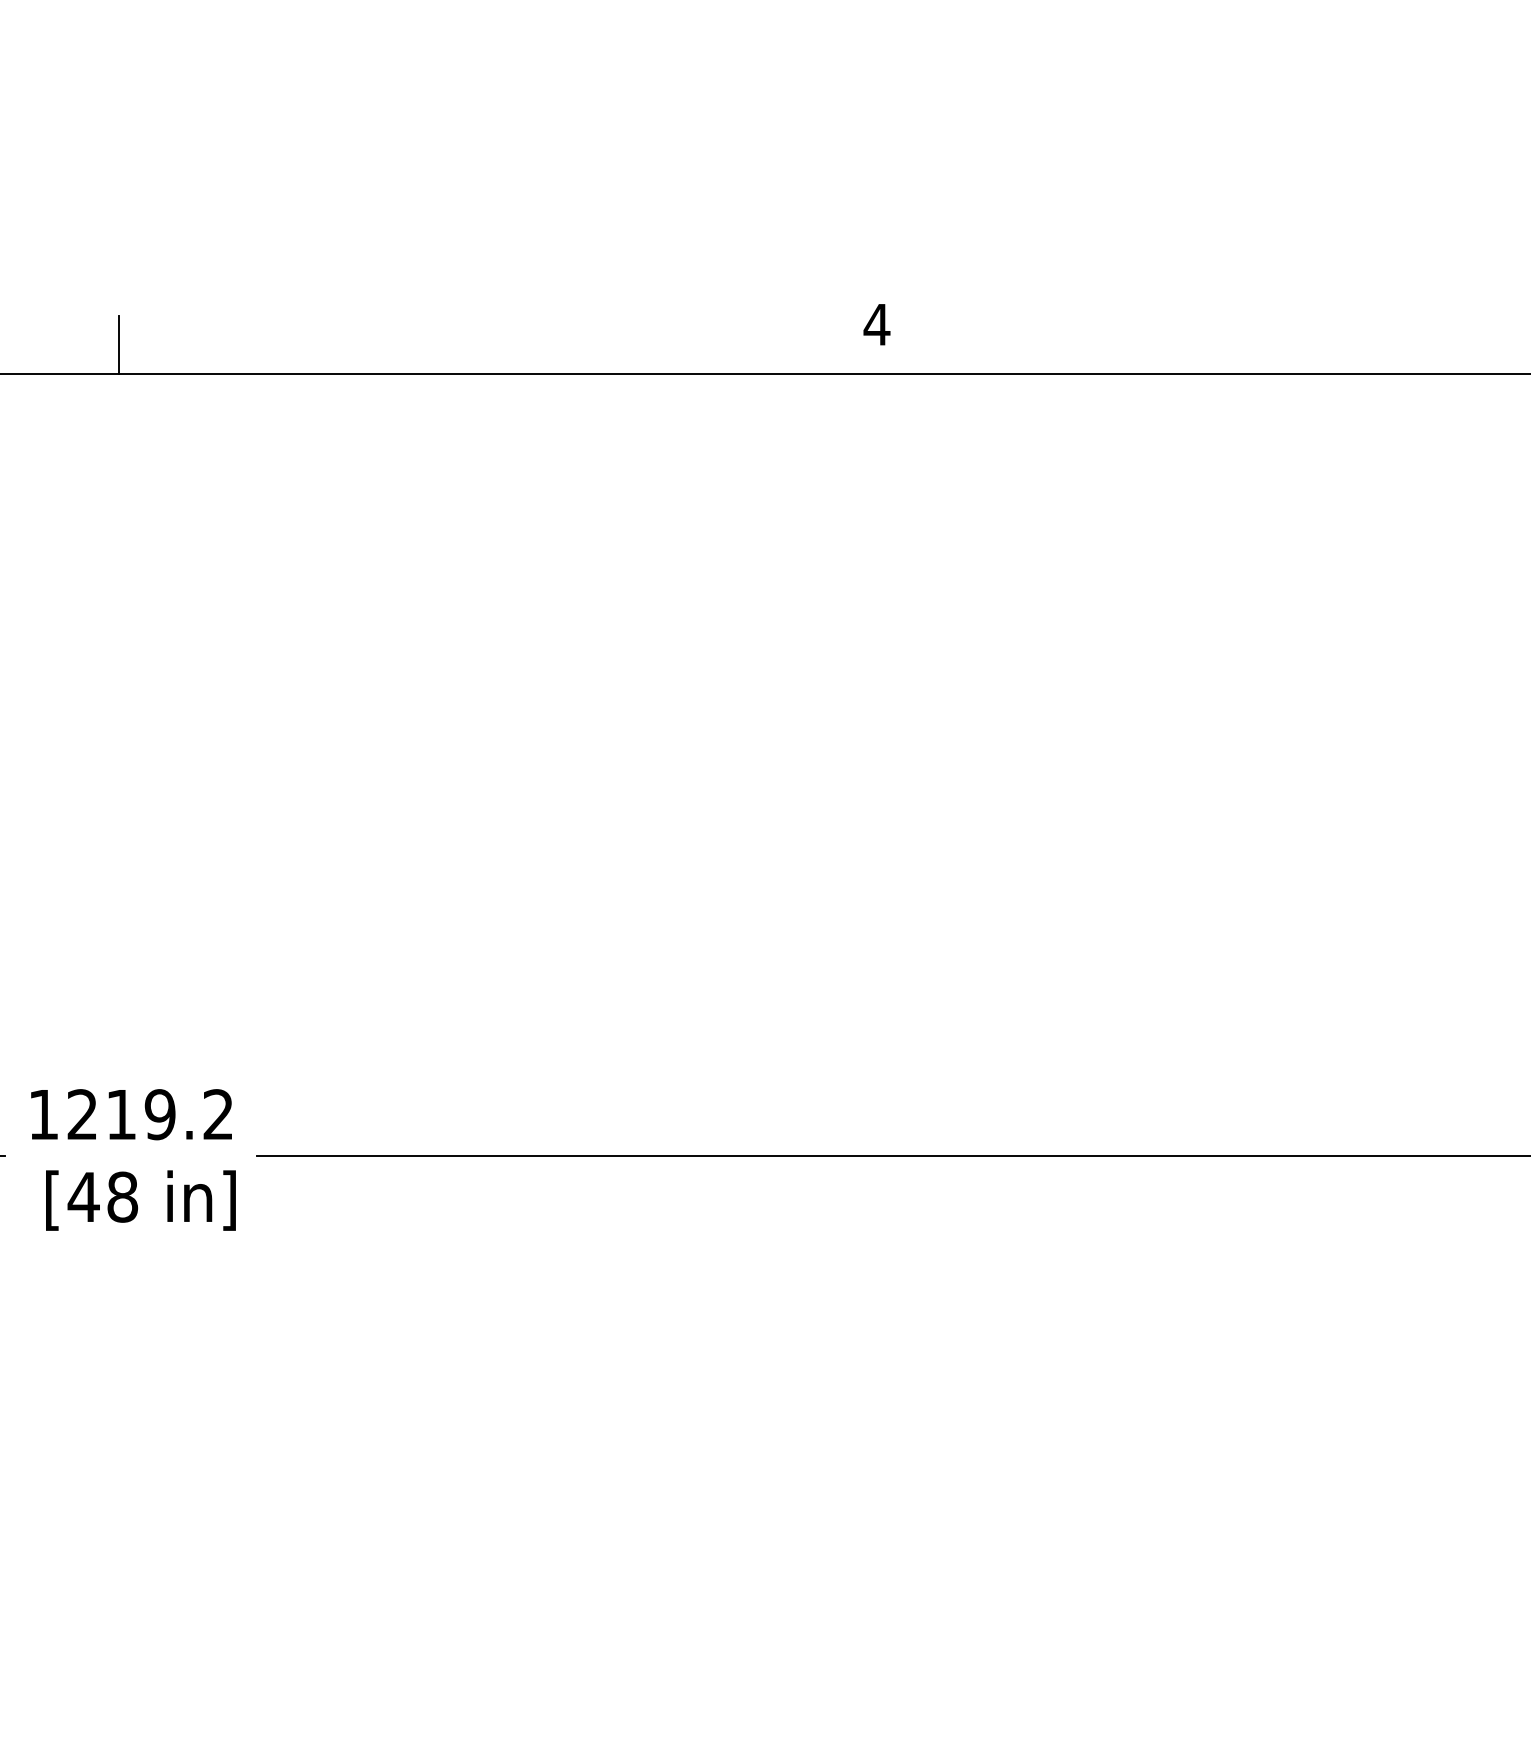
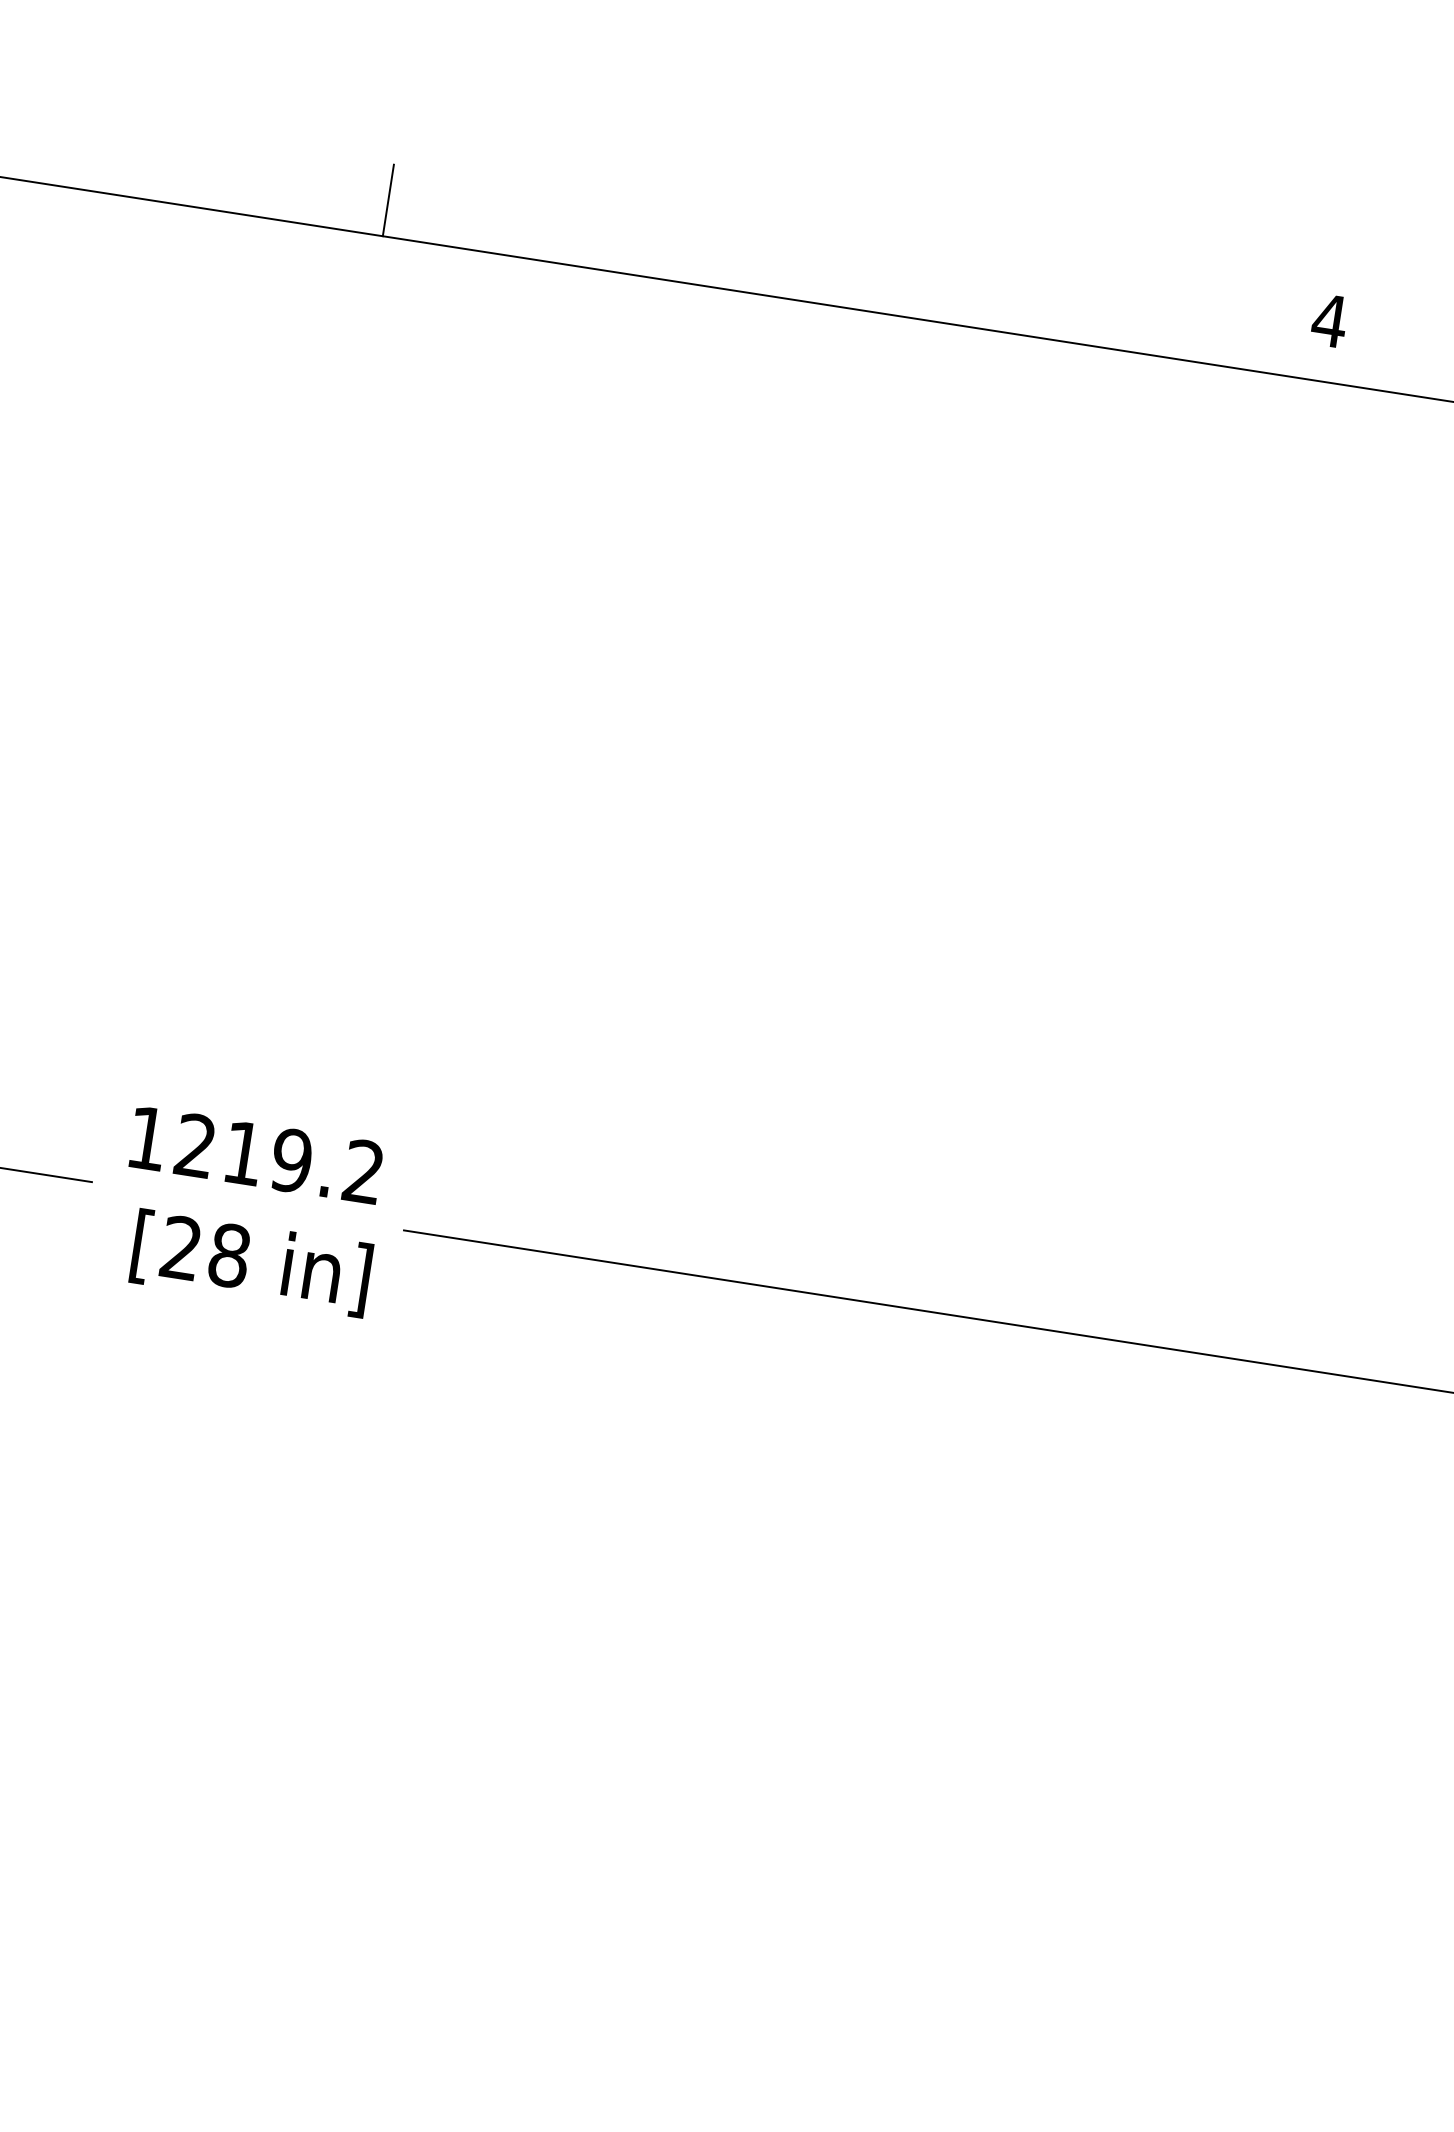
text: (83, 1196) -> (181, 1247), [48 -> [28

